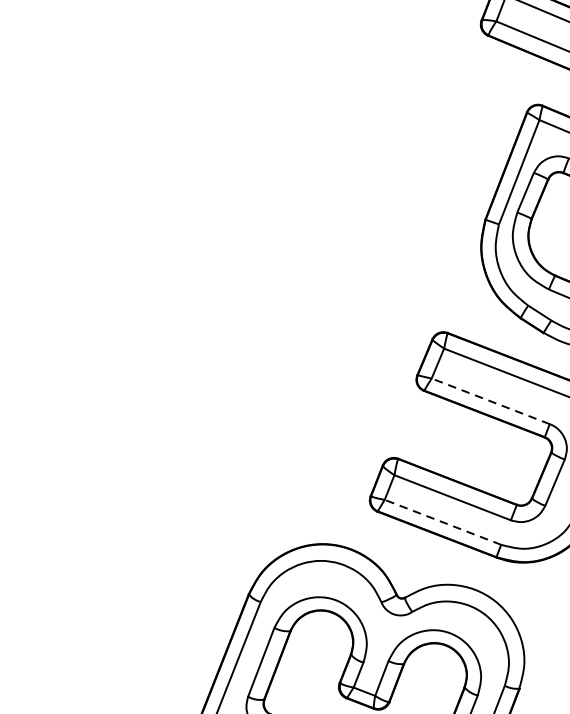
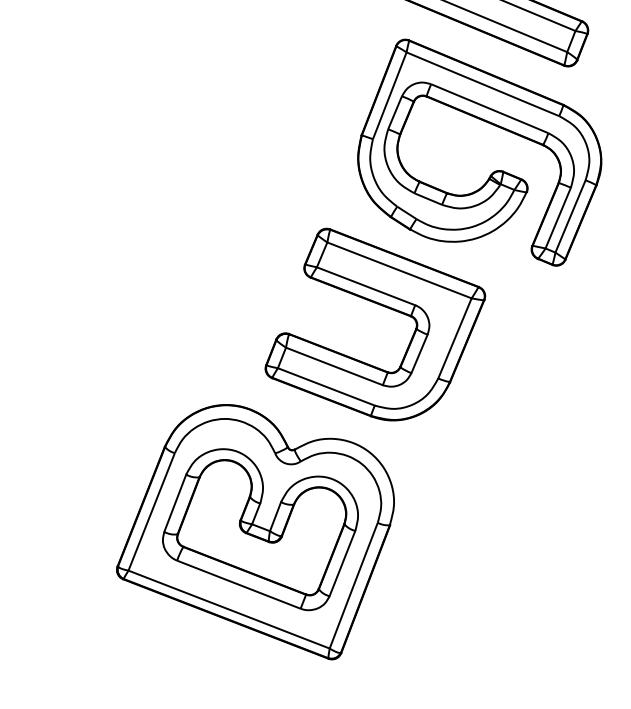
line: (491, 401) -> (366, 286), dashed -> solid
line: (443, 521) -> (326, 386), dashed -> solid

